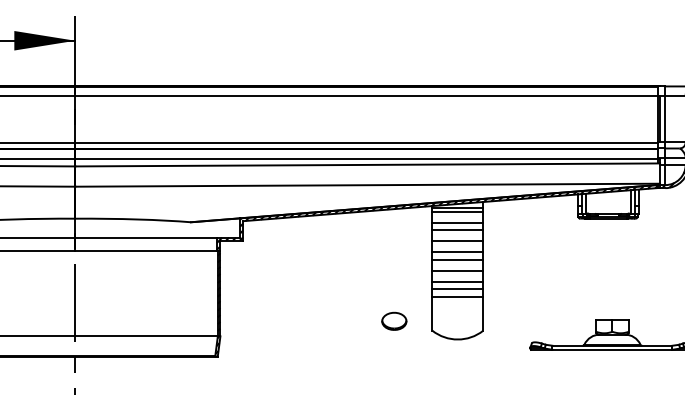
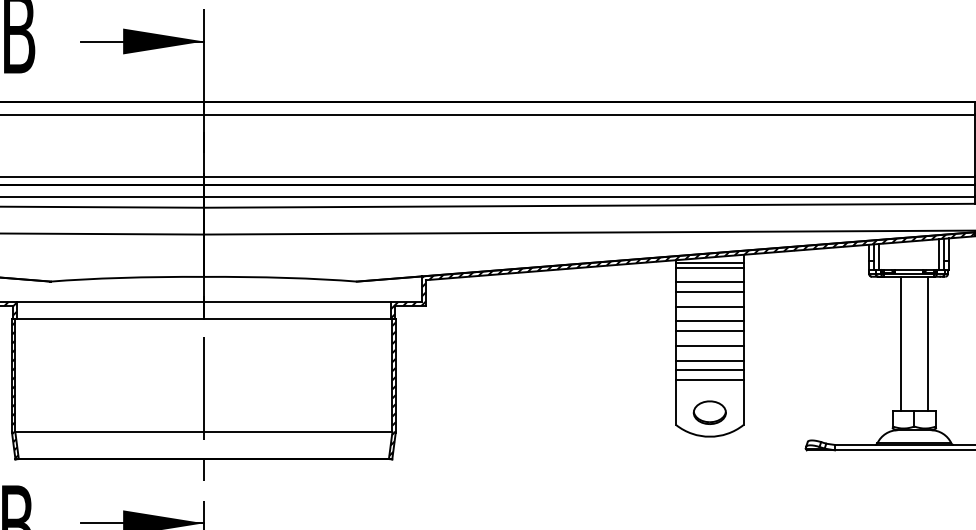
line: (601, 269) -> (900, 343), added
line: (622, 269) -> (927, 343), added
part: (394, 321) -> (709, 412), moved

